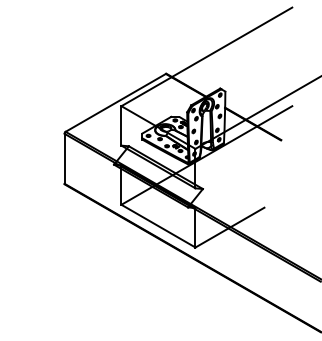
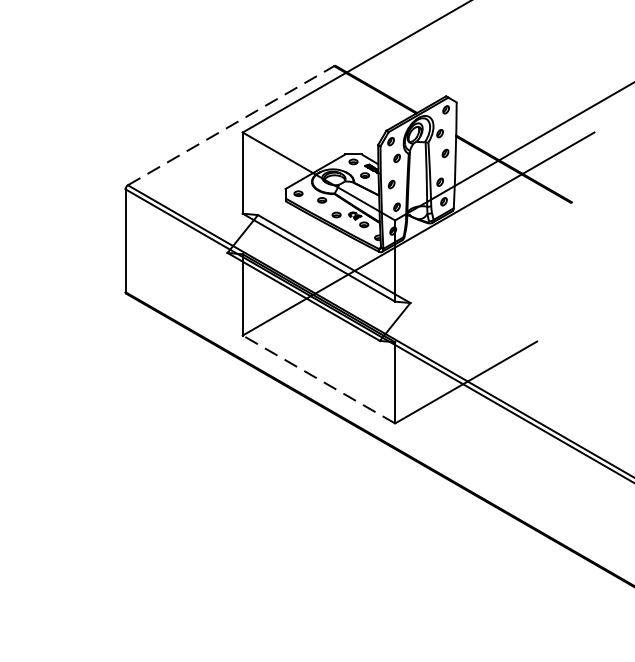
line: (115, 102) -> (230, 124), solid -> dashed
line: (158, 226) -> (319, 380), solid -> dashed

